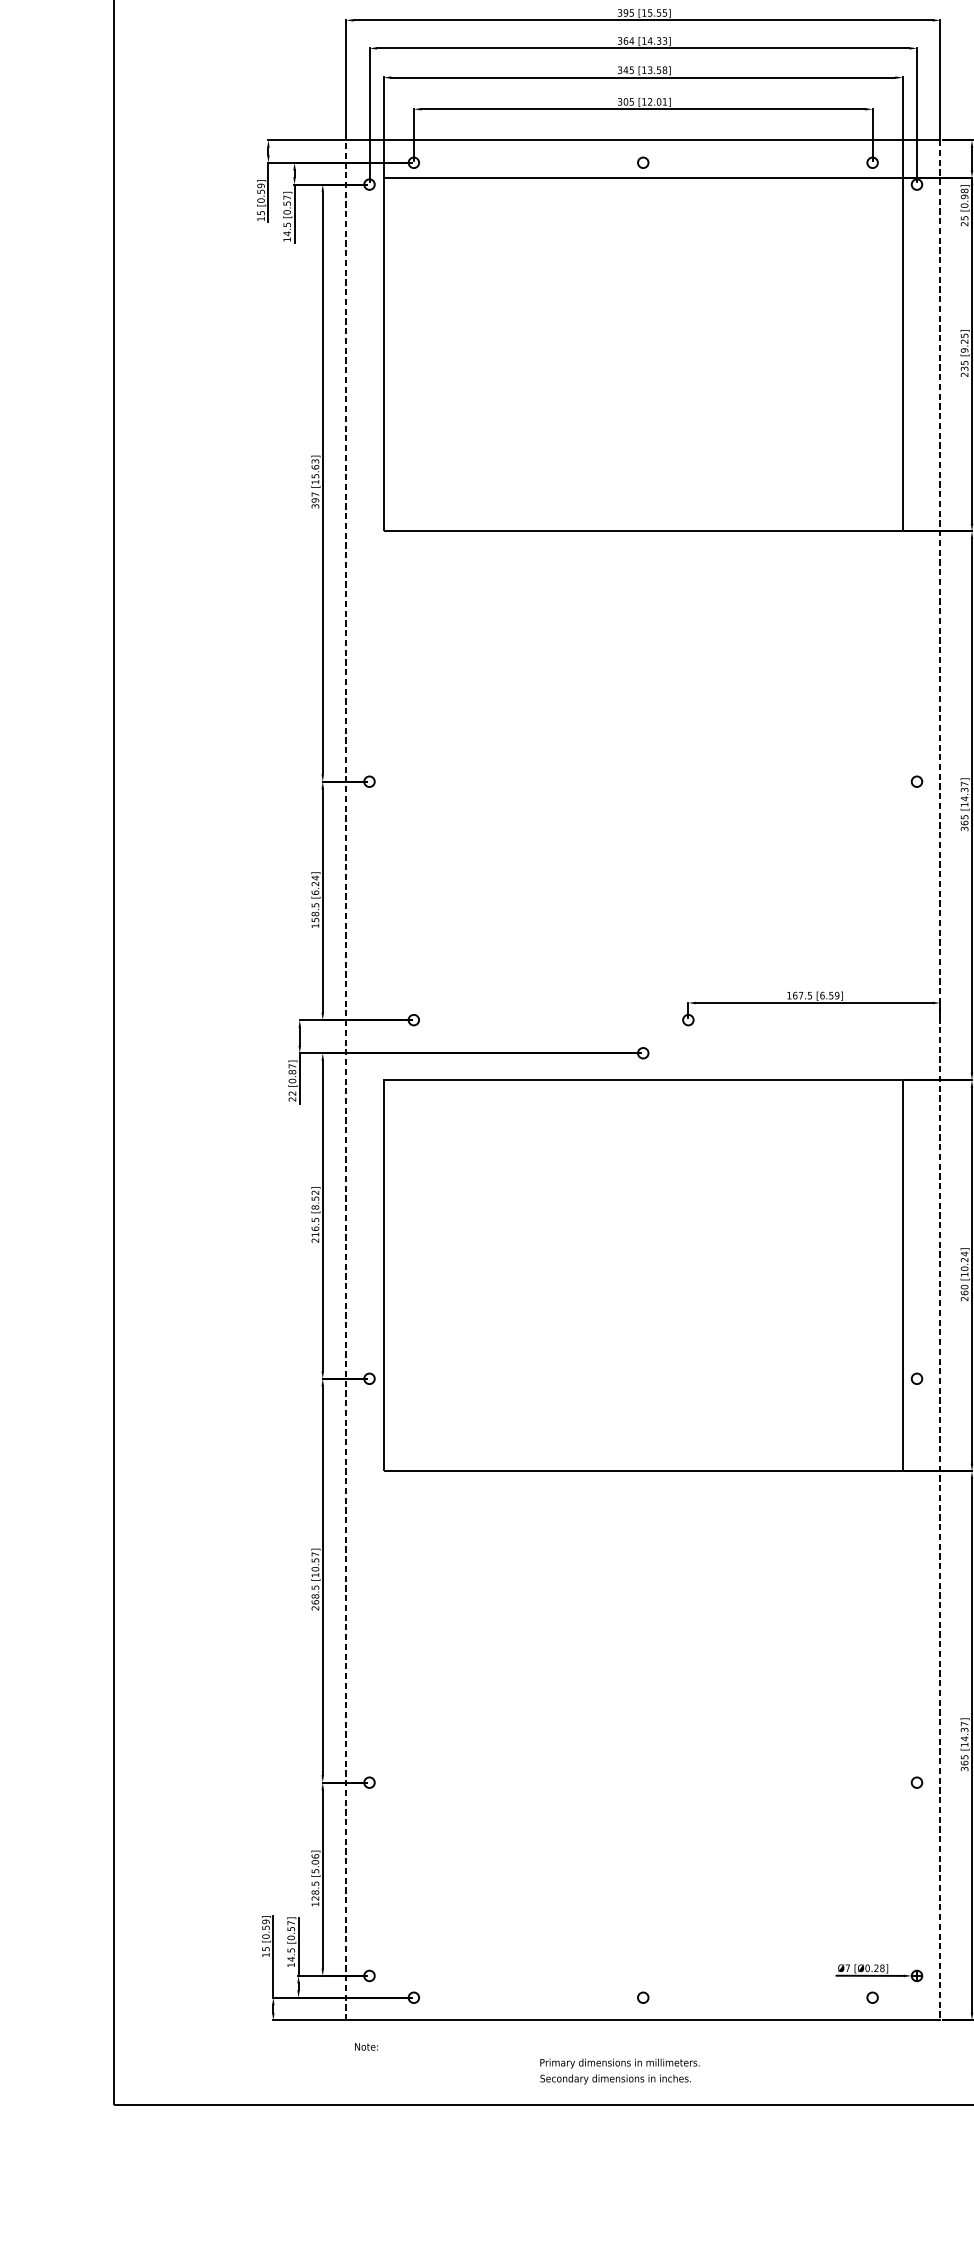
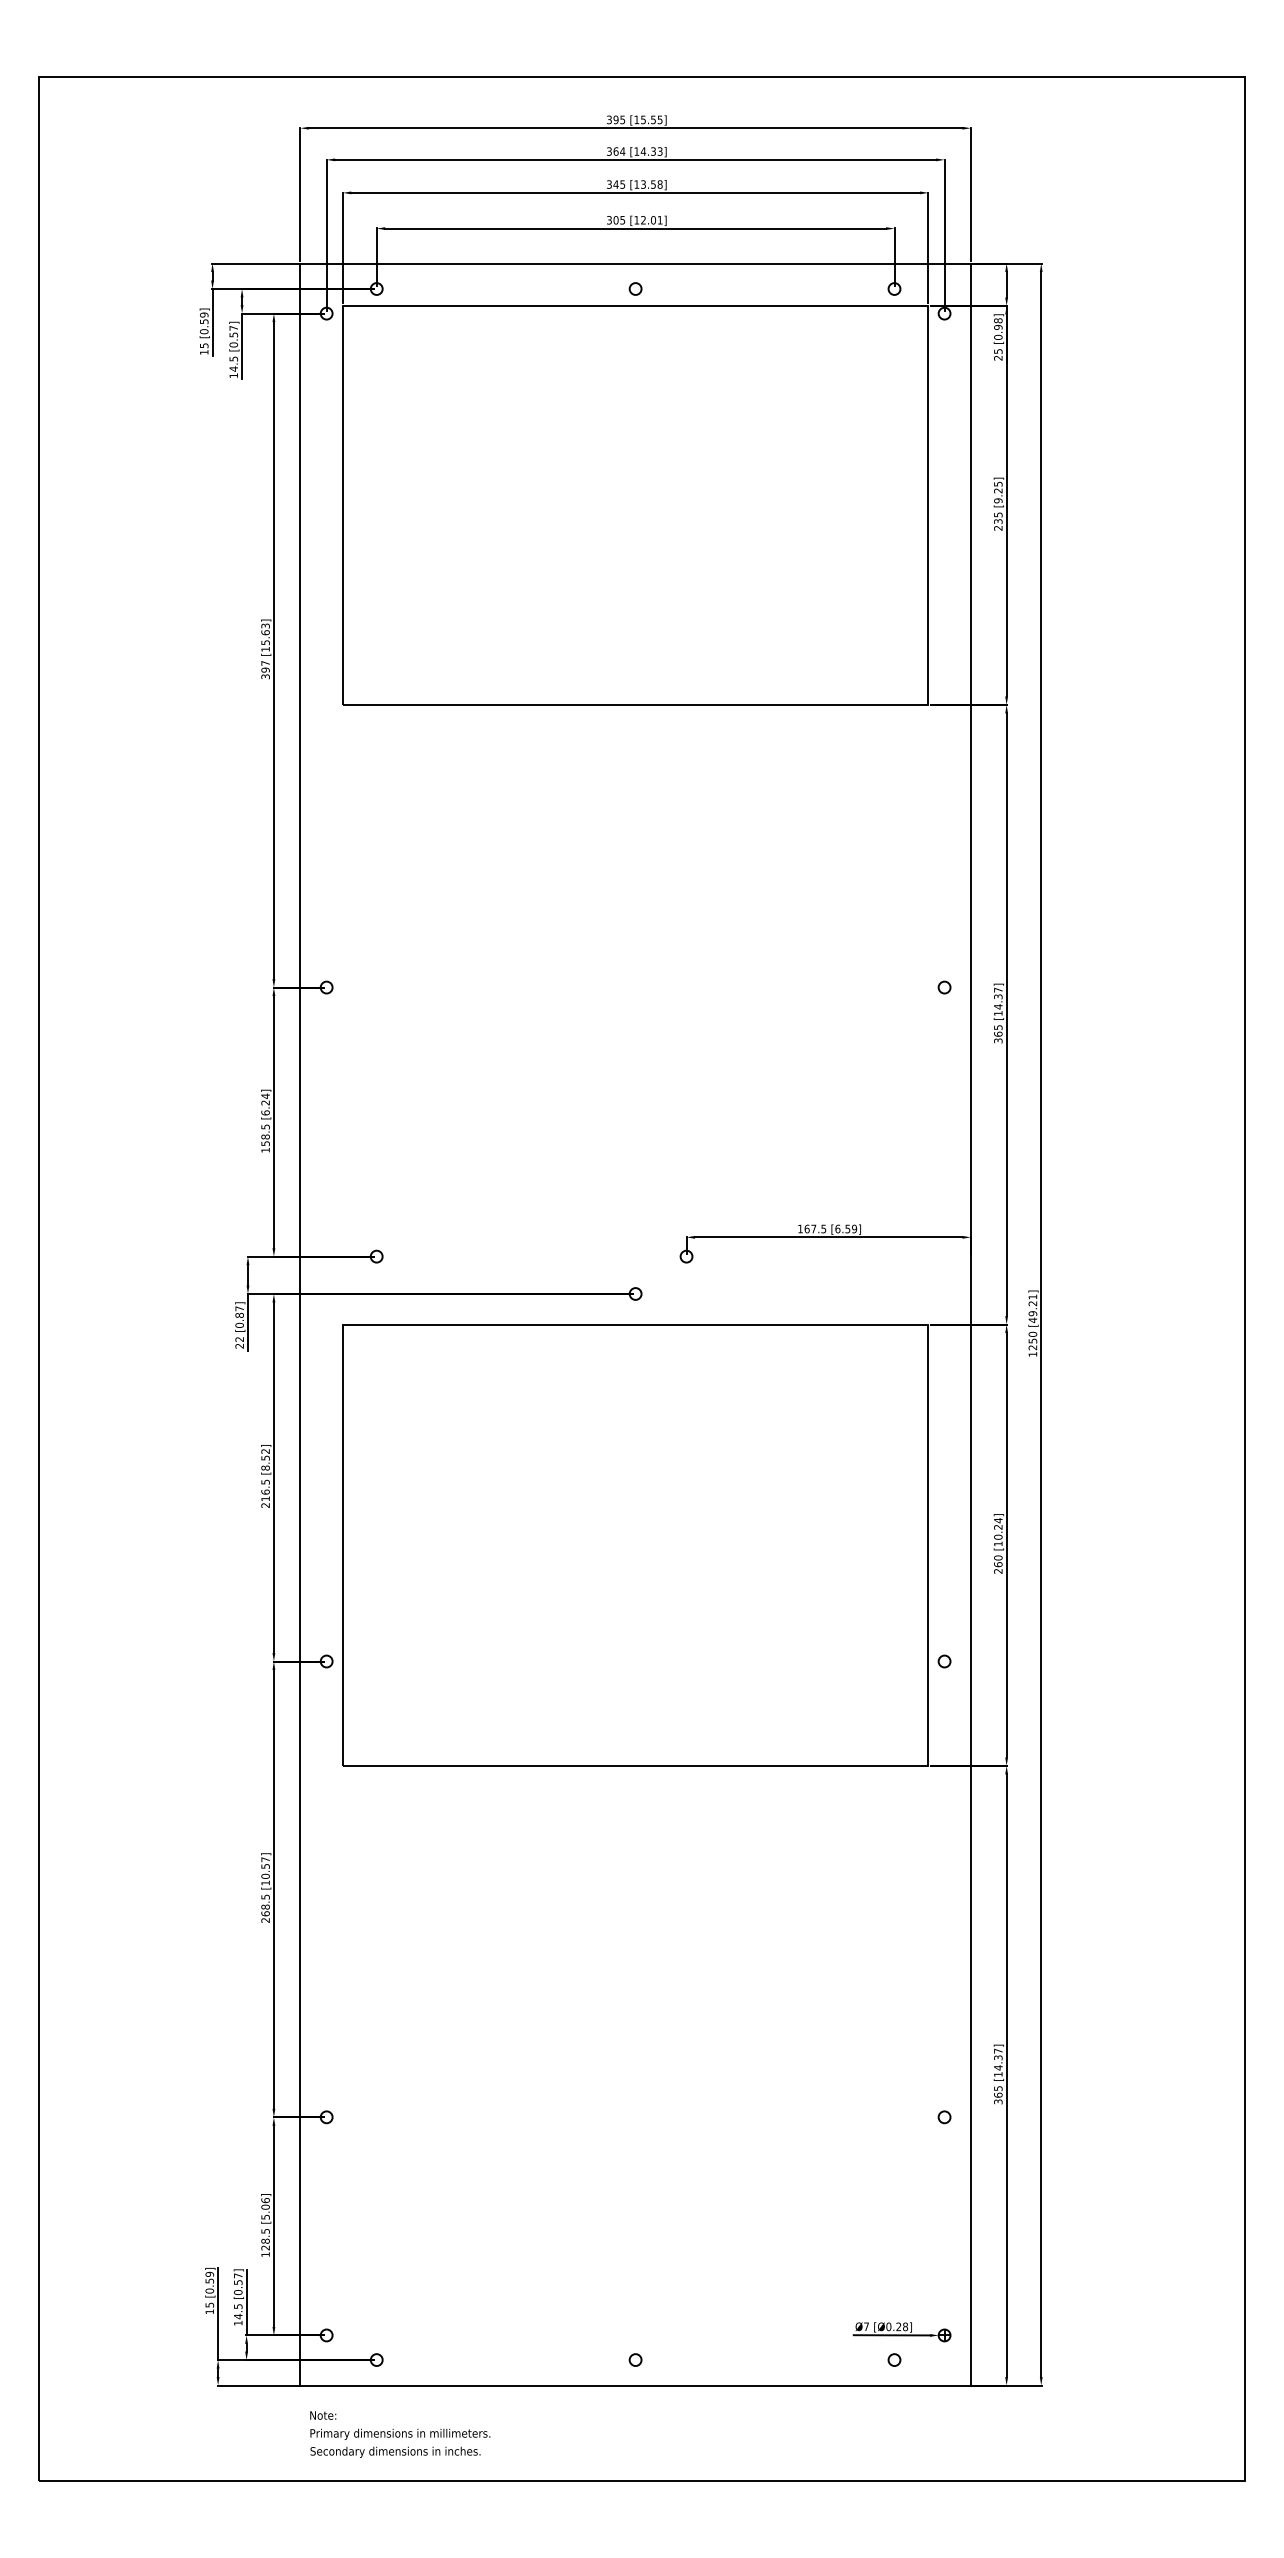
line: (346, 1080) -> (300, 1324), dashed -> solid
line: (939, 1080) -> (970, 1324), dashed -> solid
text: (620, 2070) -> (400, 2442), moved

